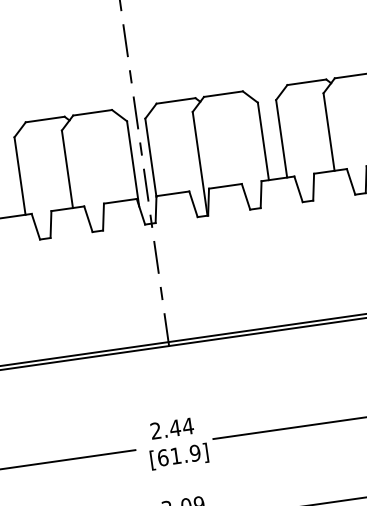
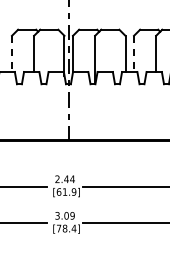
line: (282, 139) -> (134, 54), solid -> dashed
line: (21, 177) -> (12, 54), solid -> dashed

